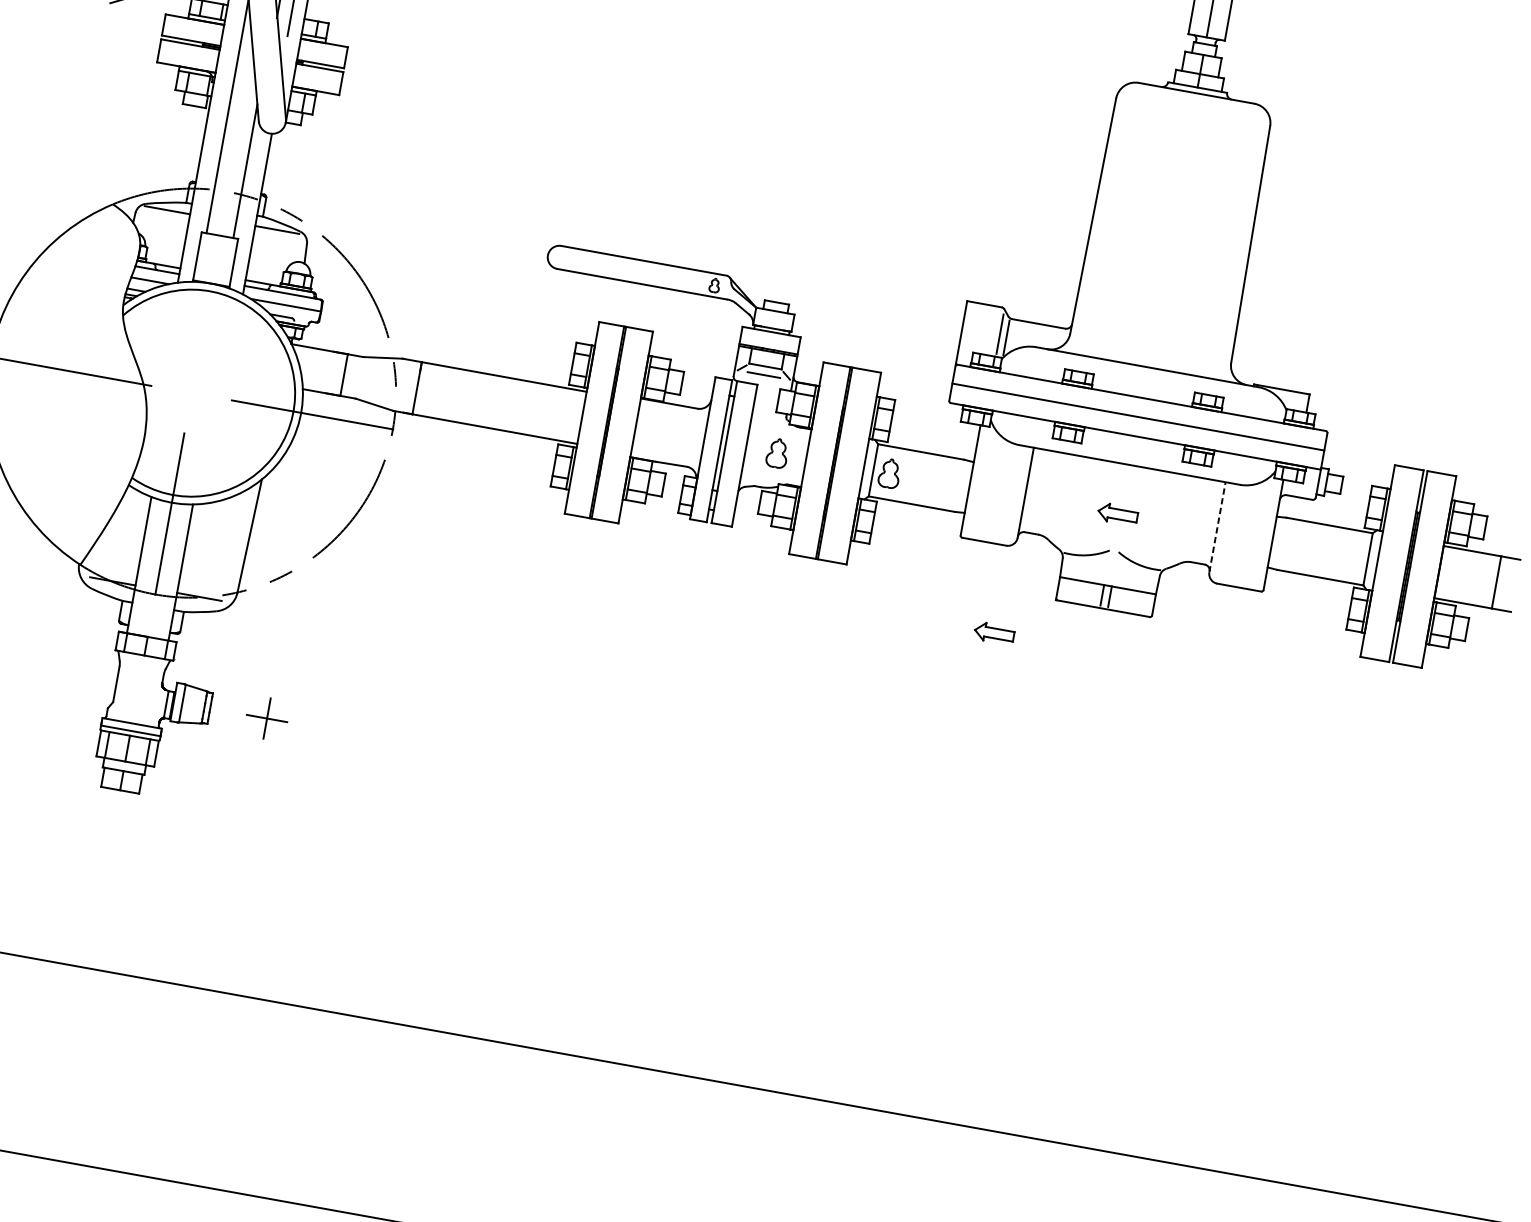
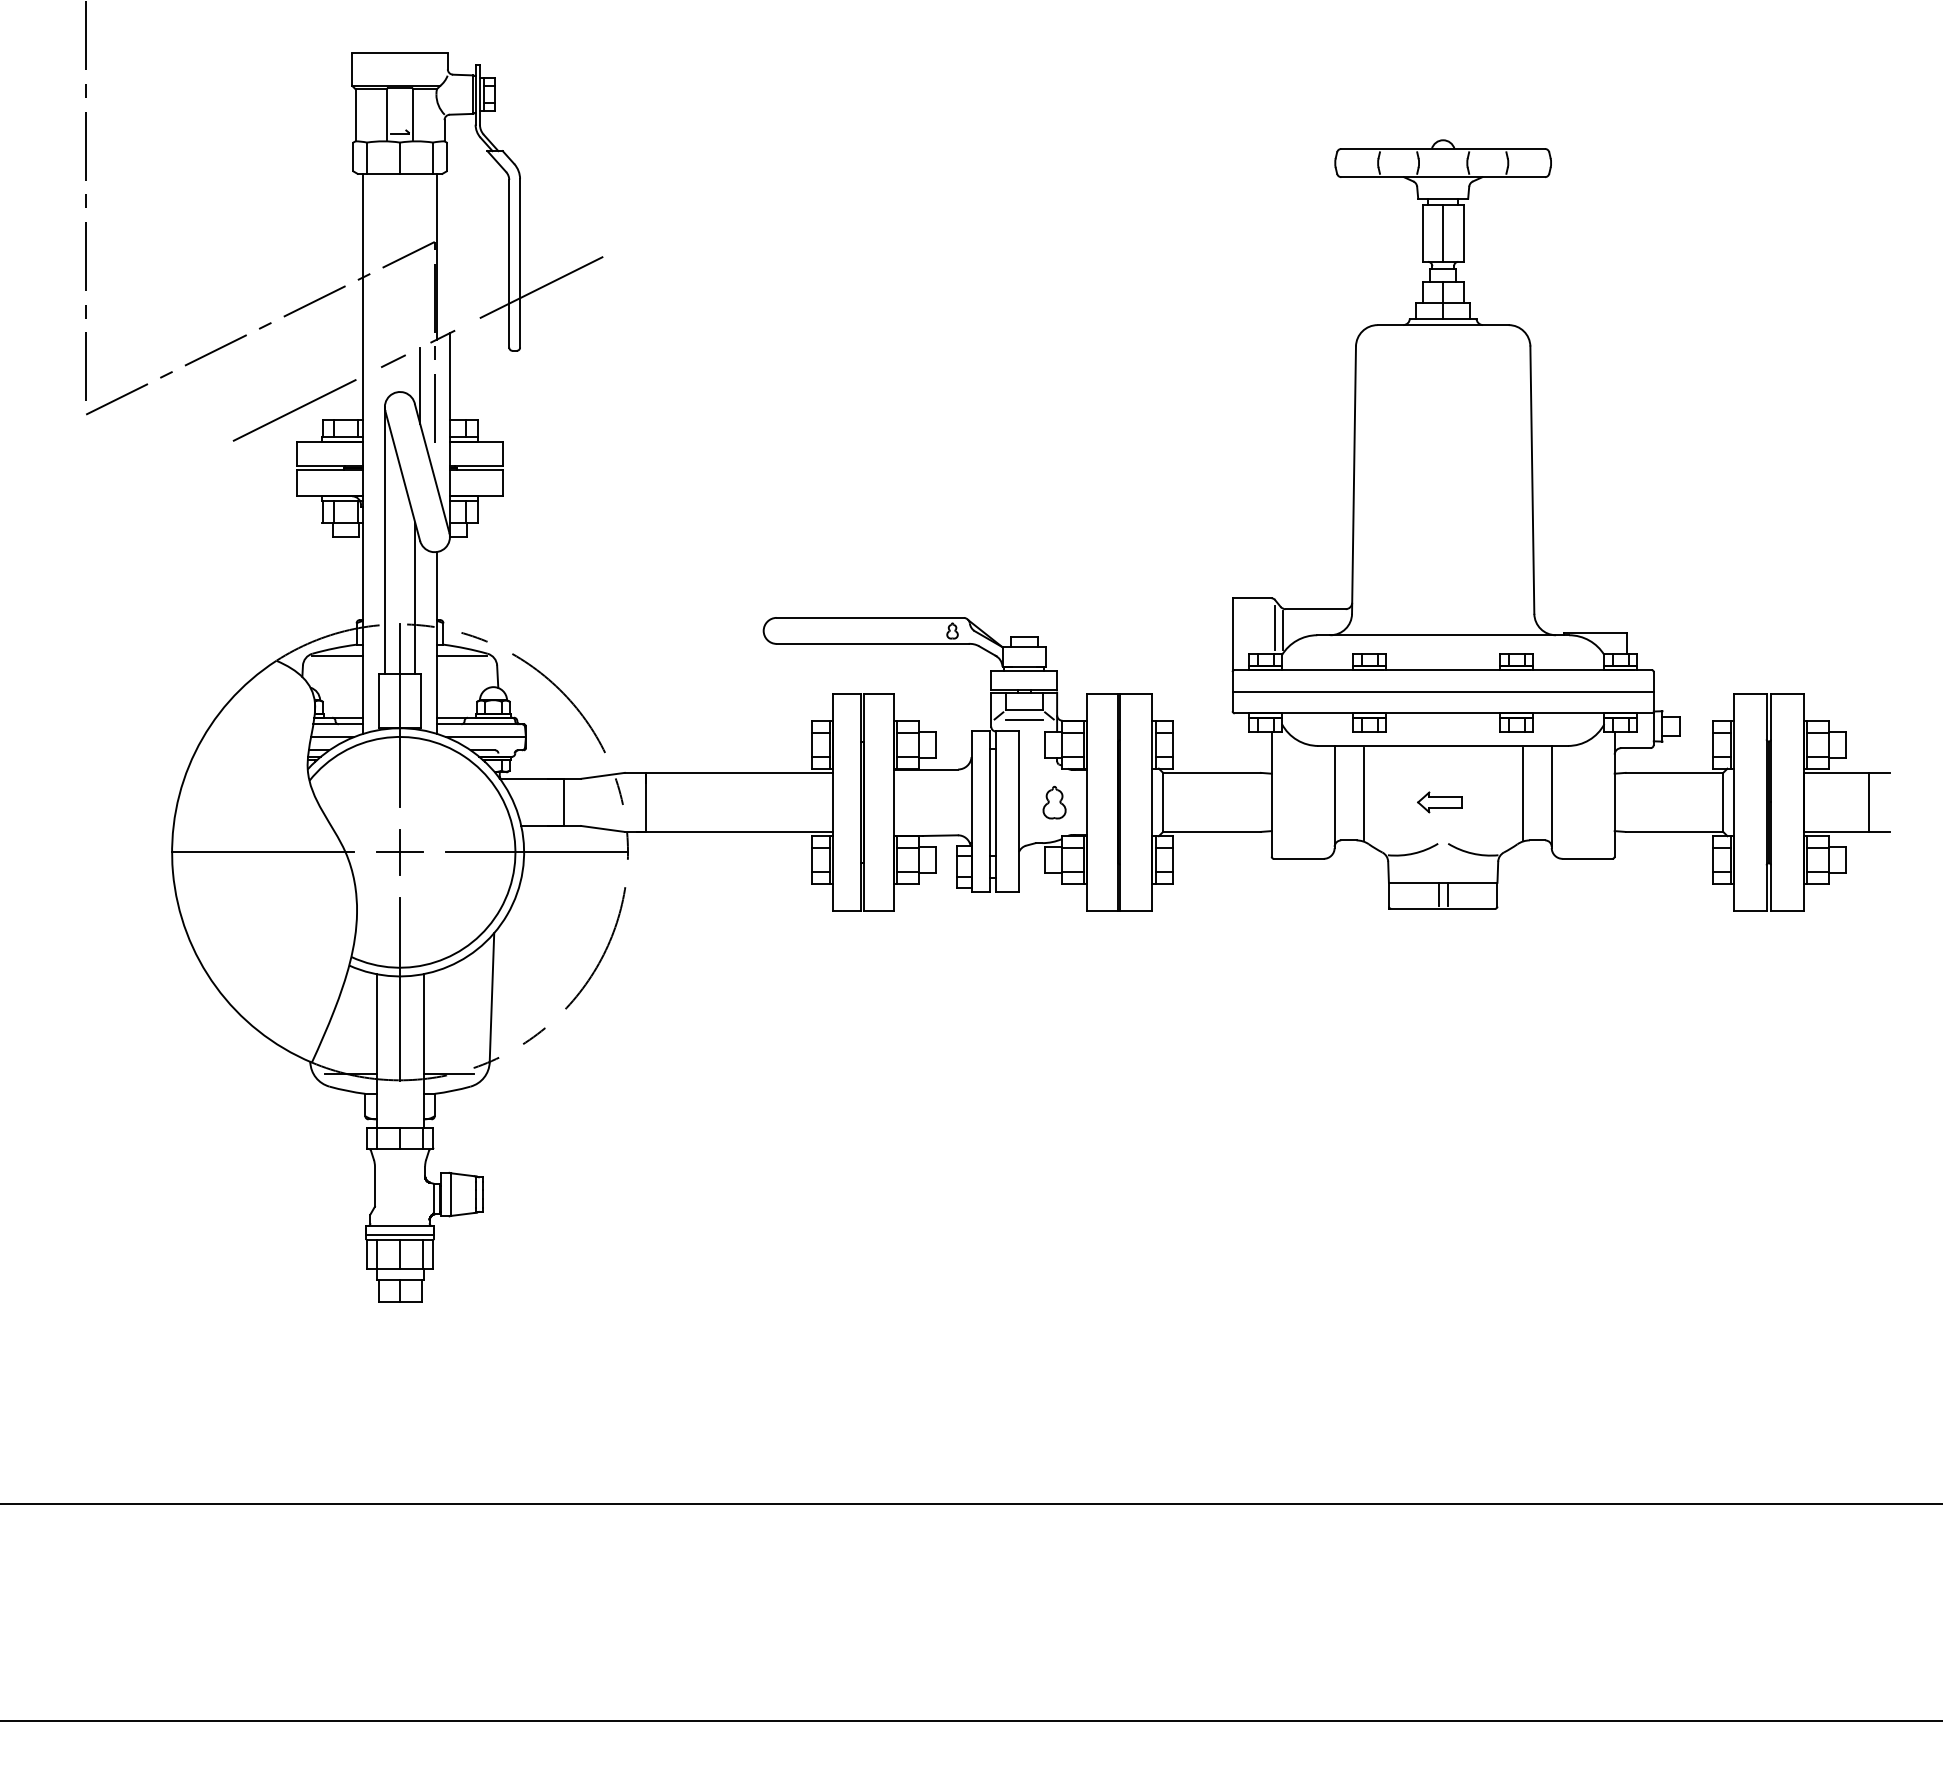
line: (213, 272) -> (400, 715), added
part: (889, 473) -> (1181, 802), removed
line: (1051, 495) -> (1363, 794), added
line: (1192, 520) -> (1522, 794), added
line: (1217, 526) -> (1551, 796), dashed -> solid
part: (993, 633) -> (1327, 957), removed
part: (266, 718) -> (399, 852), moved

